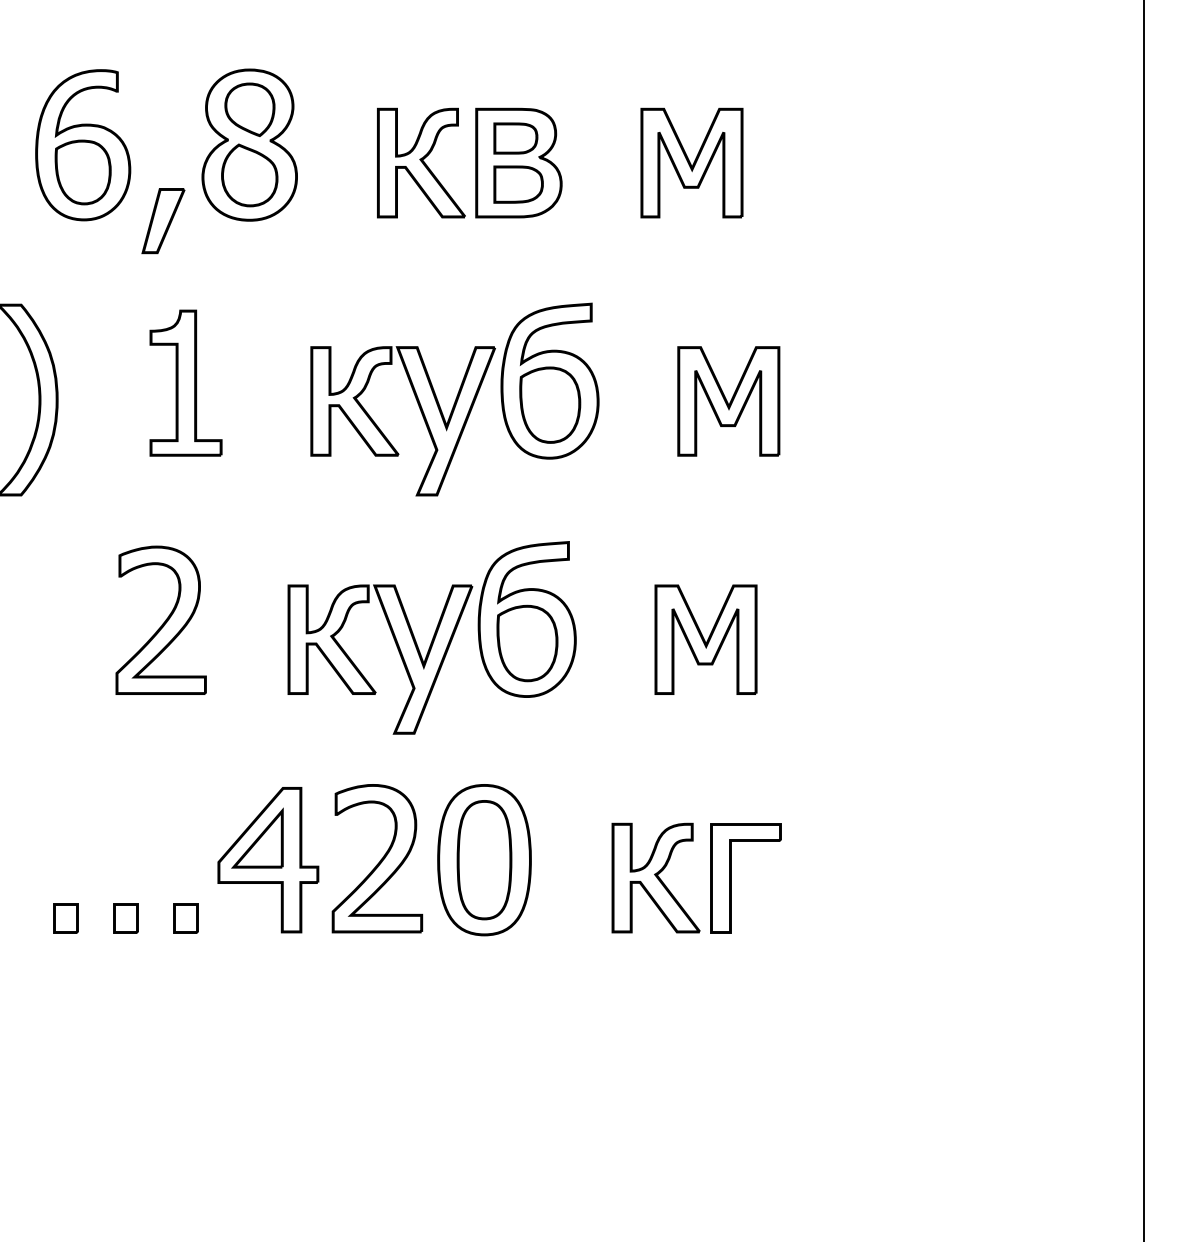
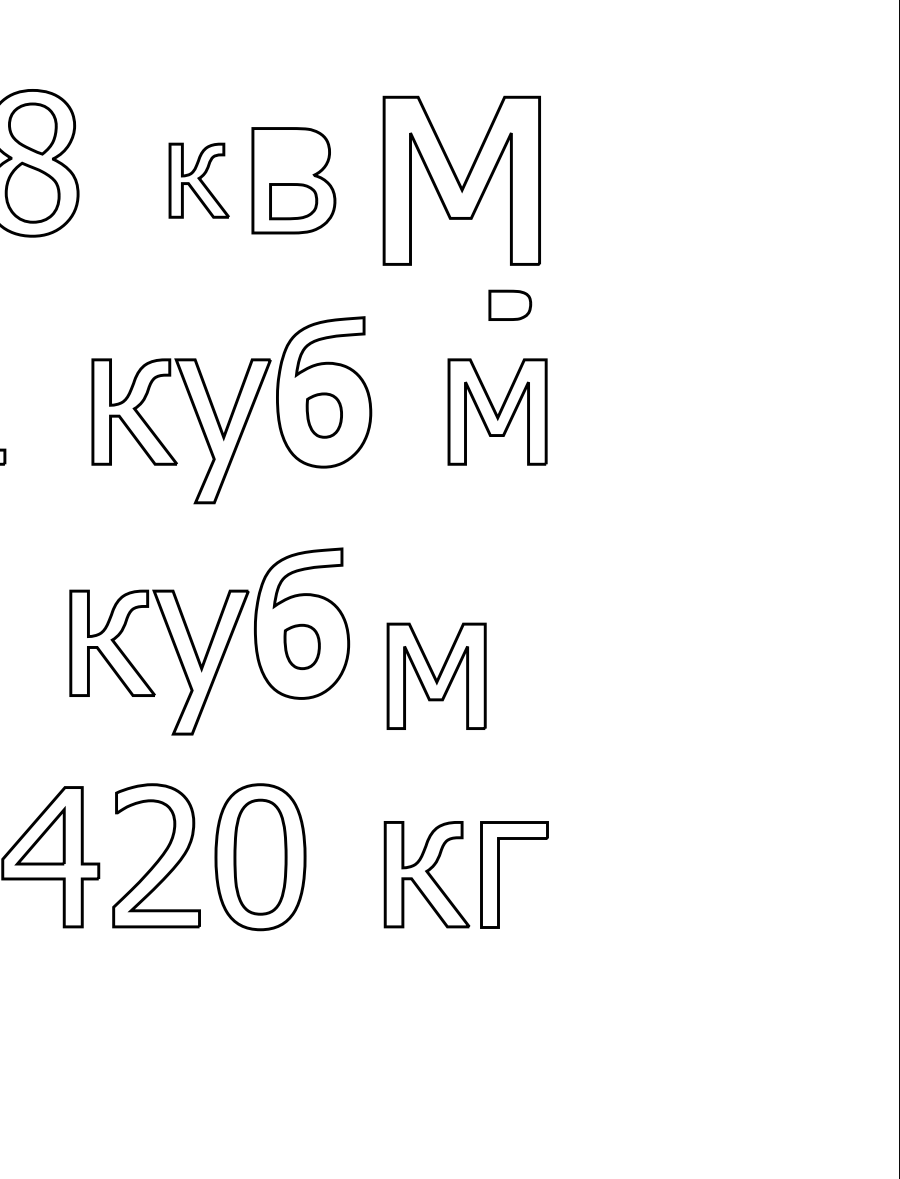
part: (515, 138) -> (509, 305), moved
part: (421, 162) -> (199, 180), size x0.7
part: (691, 162) -> (461, 180), size x1.6
part: (550, 404) -> (324, 415), size x0.6
part: (705, 639) -> (436, 676), moved
part: (527, 643) -> (302, 646), size x0.6

